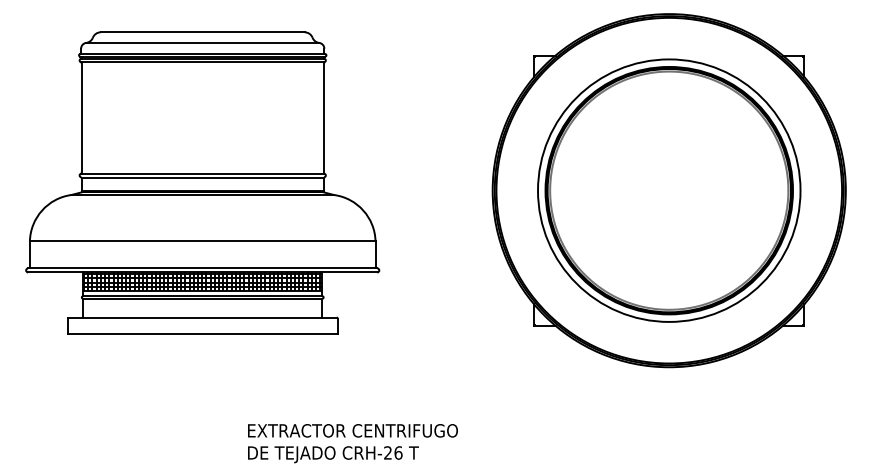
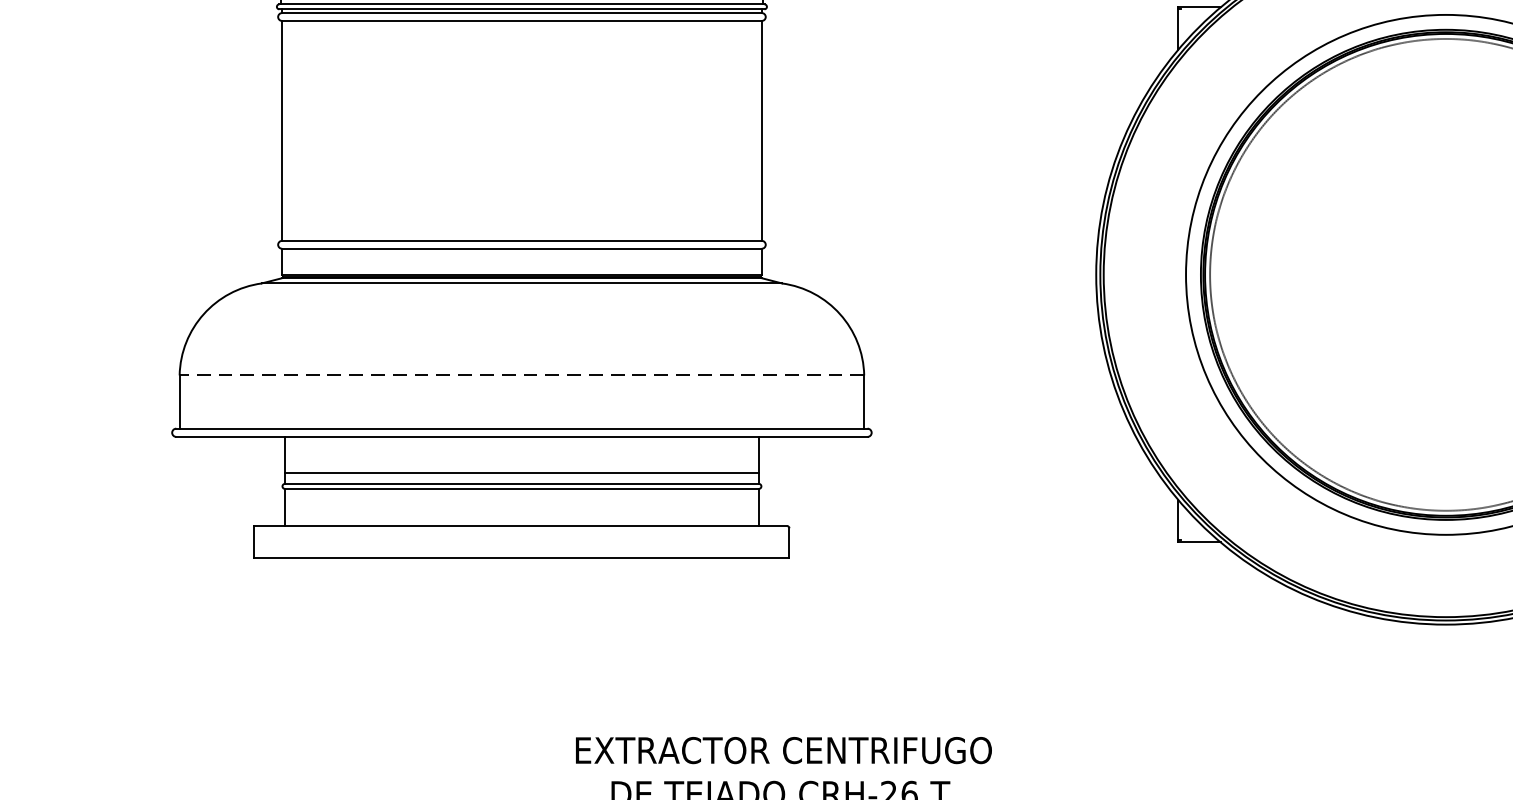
line: (202, 241) -> (521, 375), solid -> dashed
hatch: (202, 281) -> (521, 454), removed
text: (352, 430) -> (782, 749), moved

